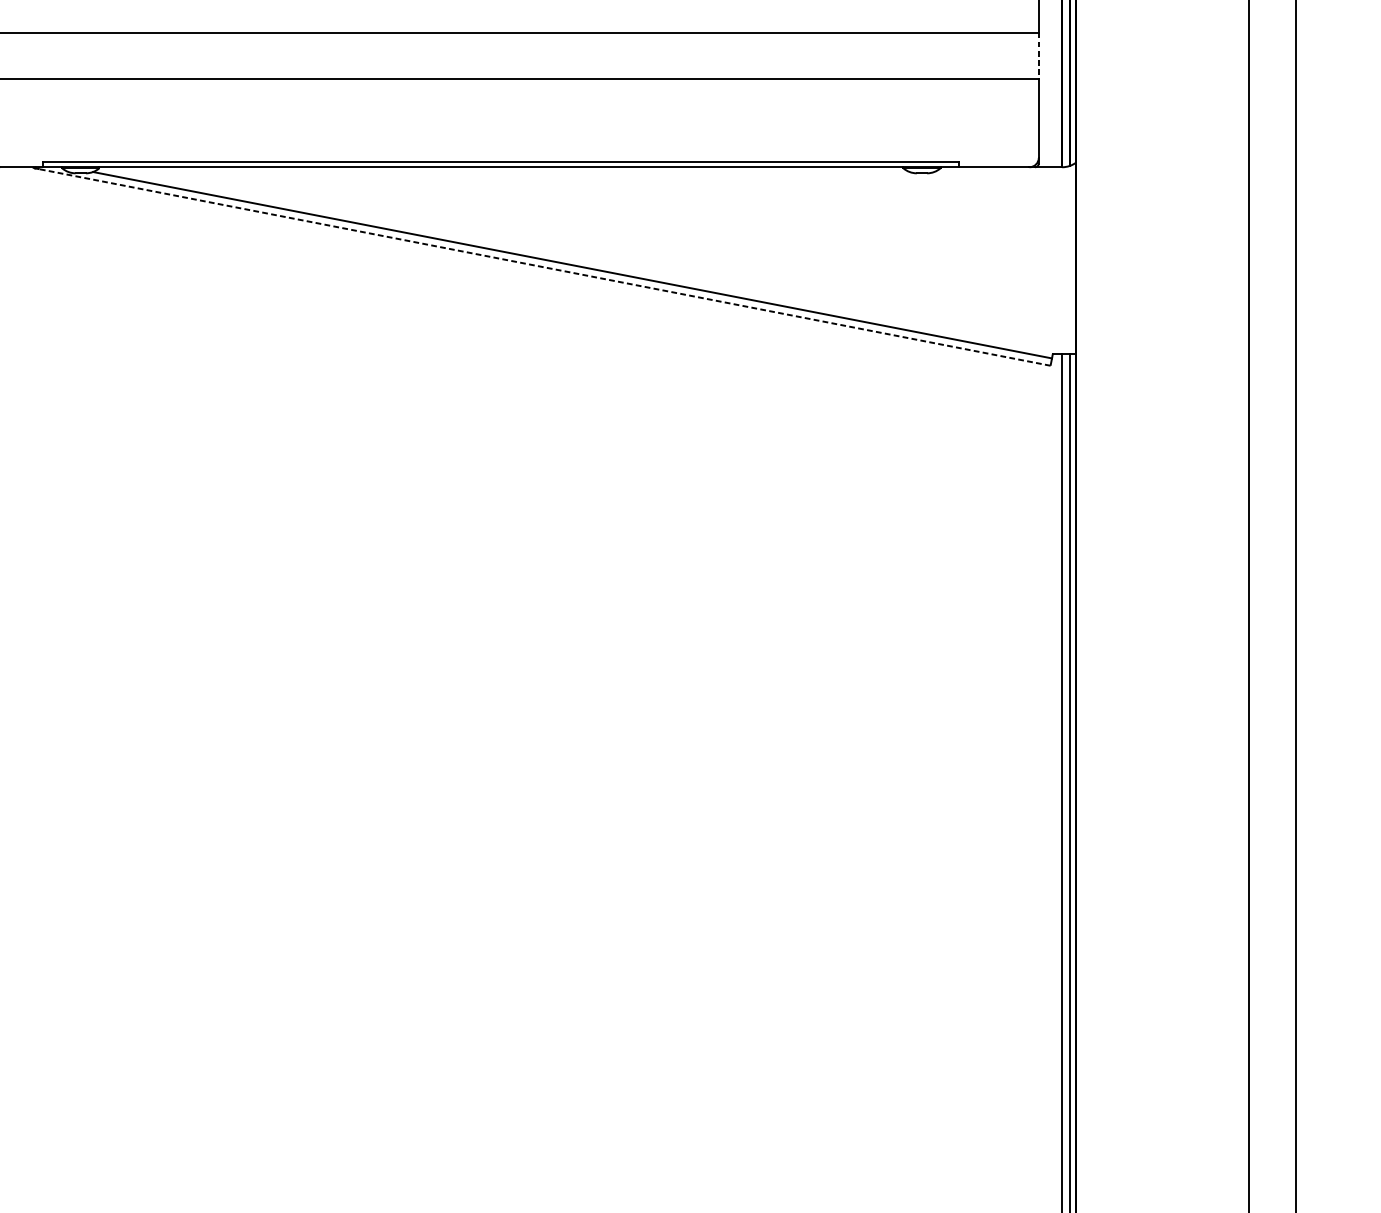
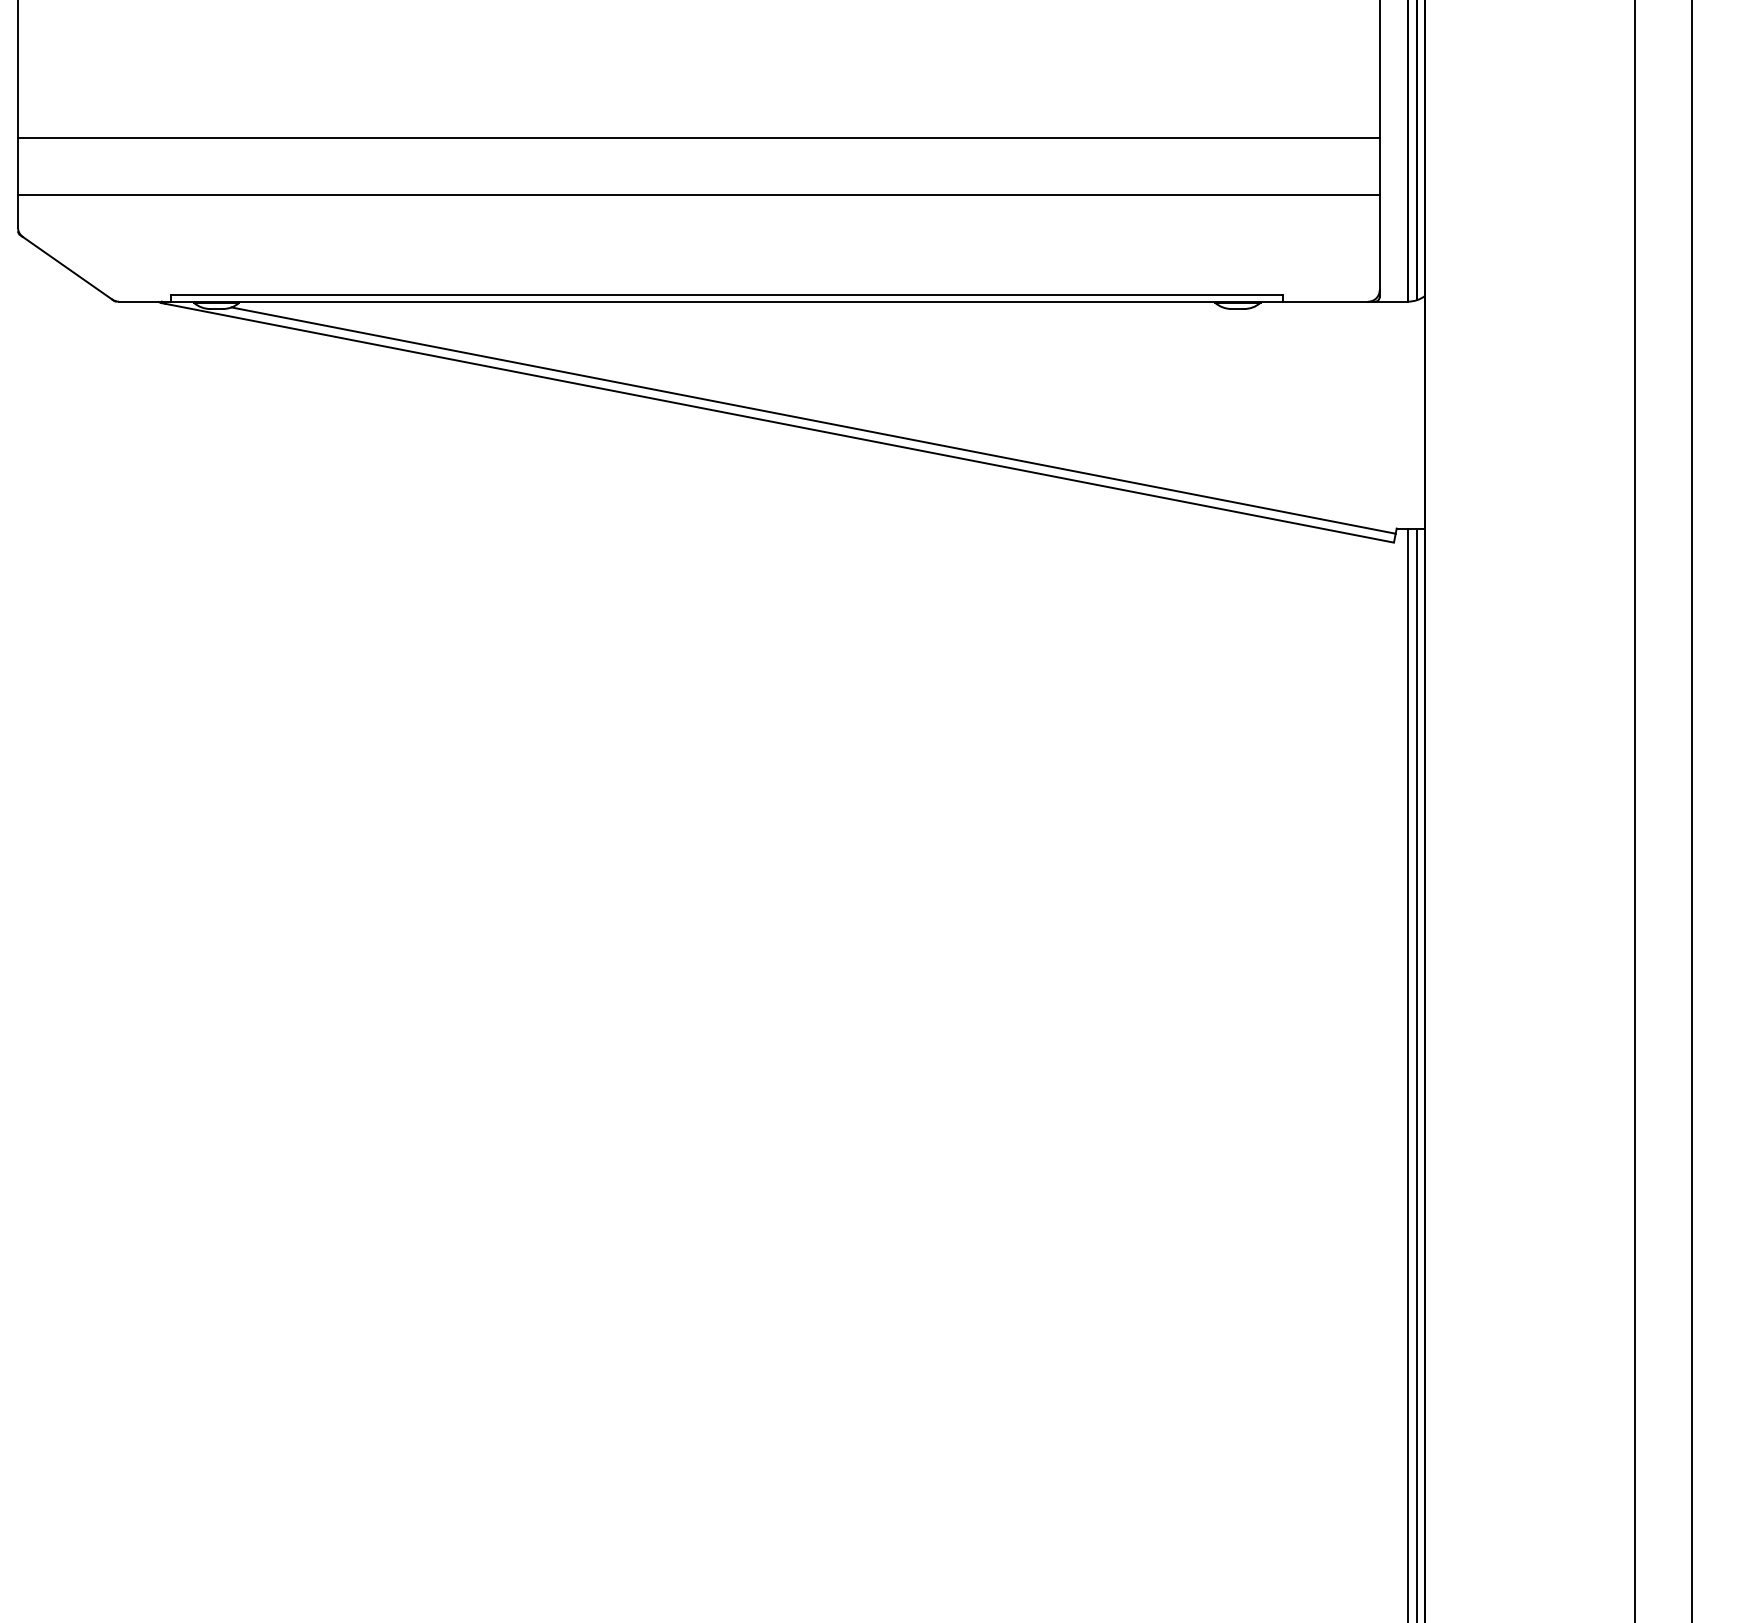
line: (1038, 56) -> (1379, 167), dashed -> solid
line: (544, 267) -> (779, 423), dashed -> solid

